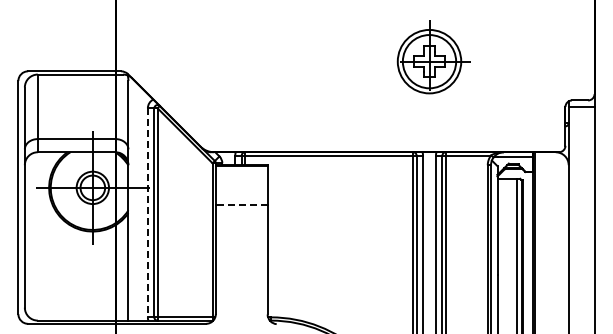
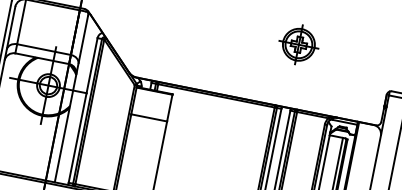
part: (429, 61) -> (298, 44), size x0.71
line: (241, 204) -> (149, 117), dashed -> solid
line: (147, 212) -> (82, 110), dashed -> solid

